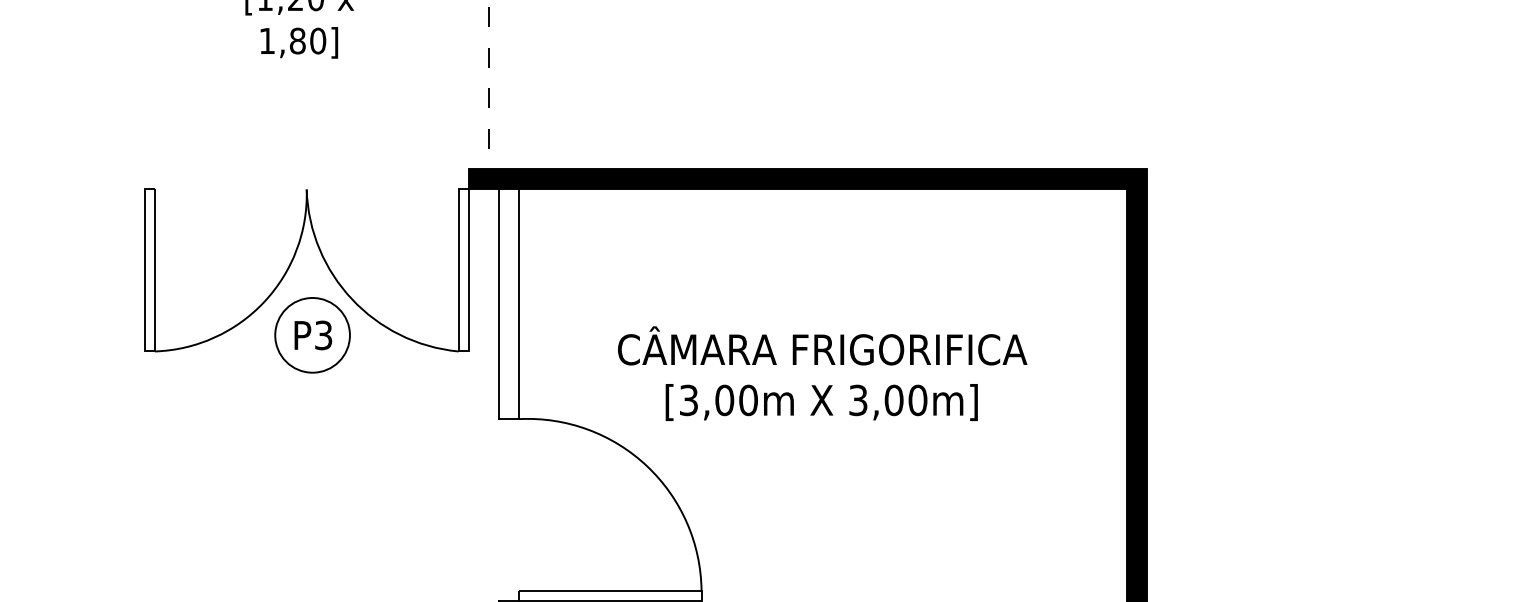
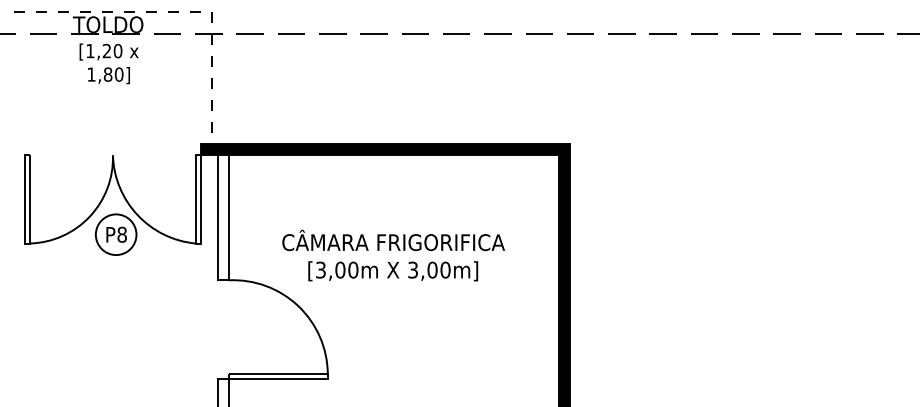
text: (322, 334) -> (121, 234), P3 -> P8

